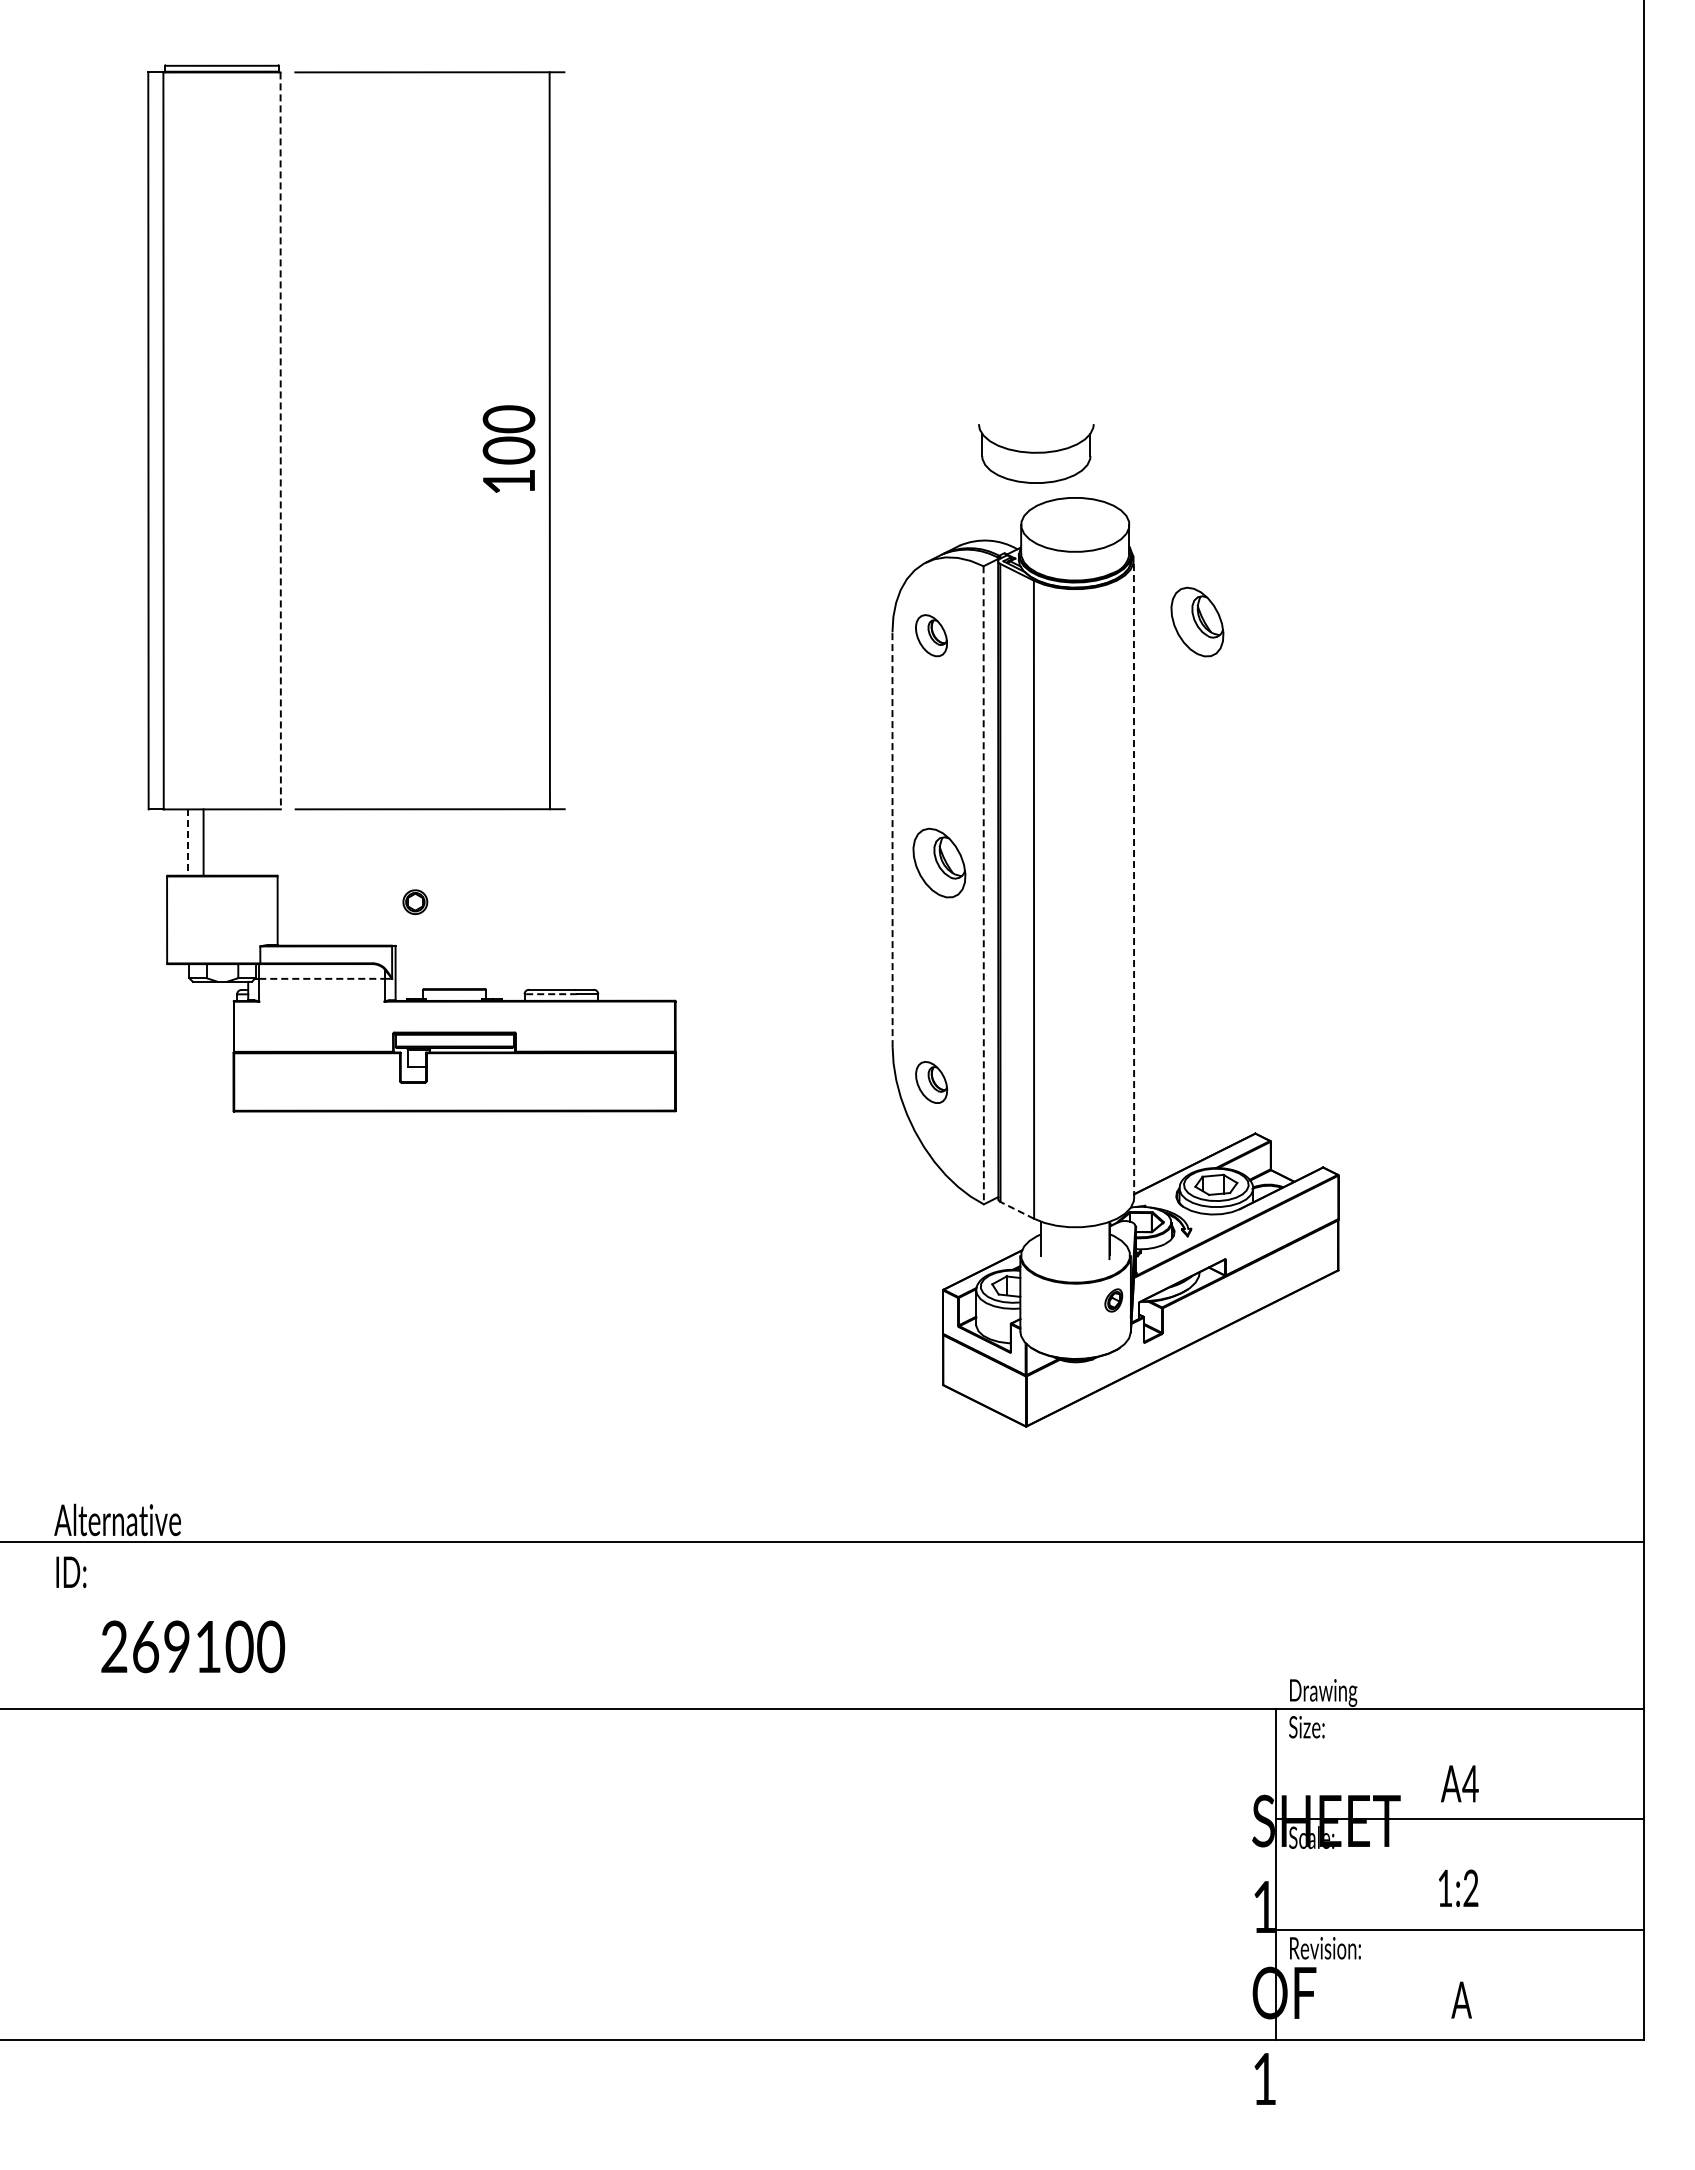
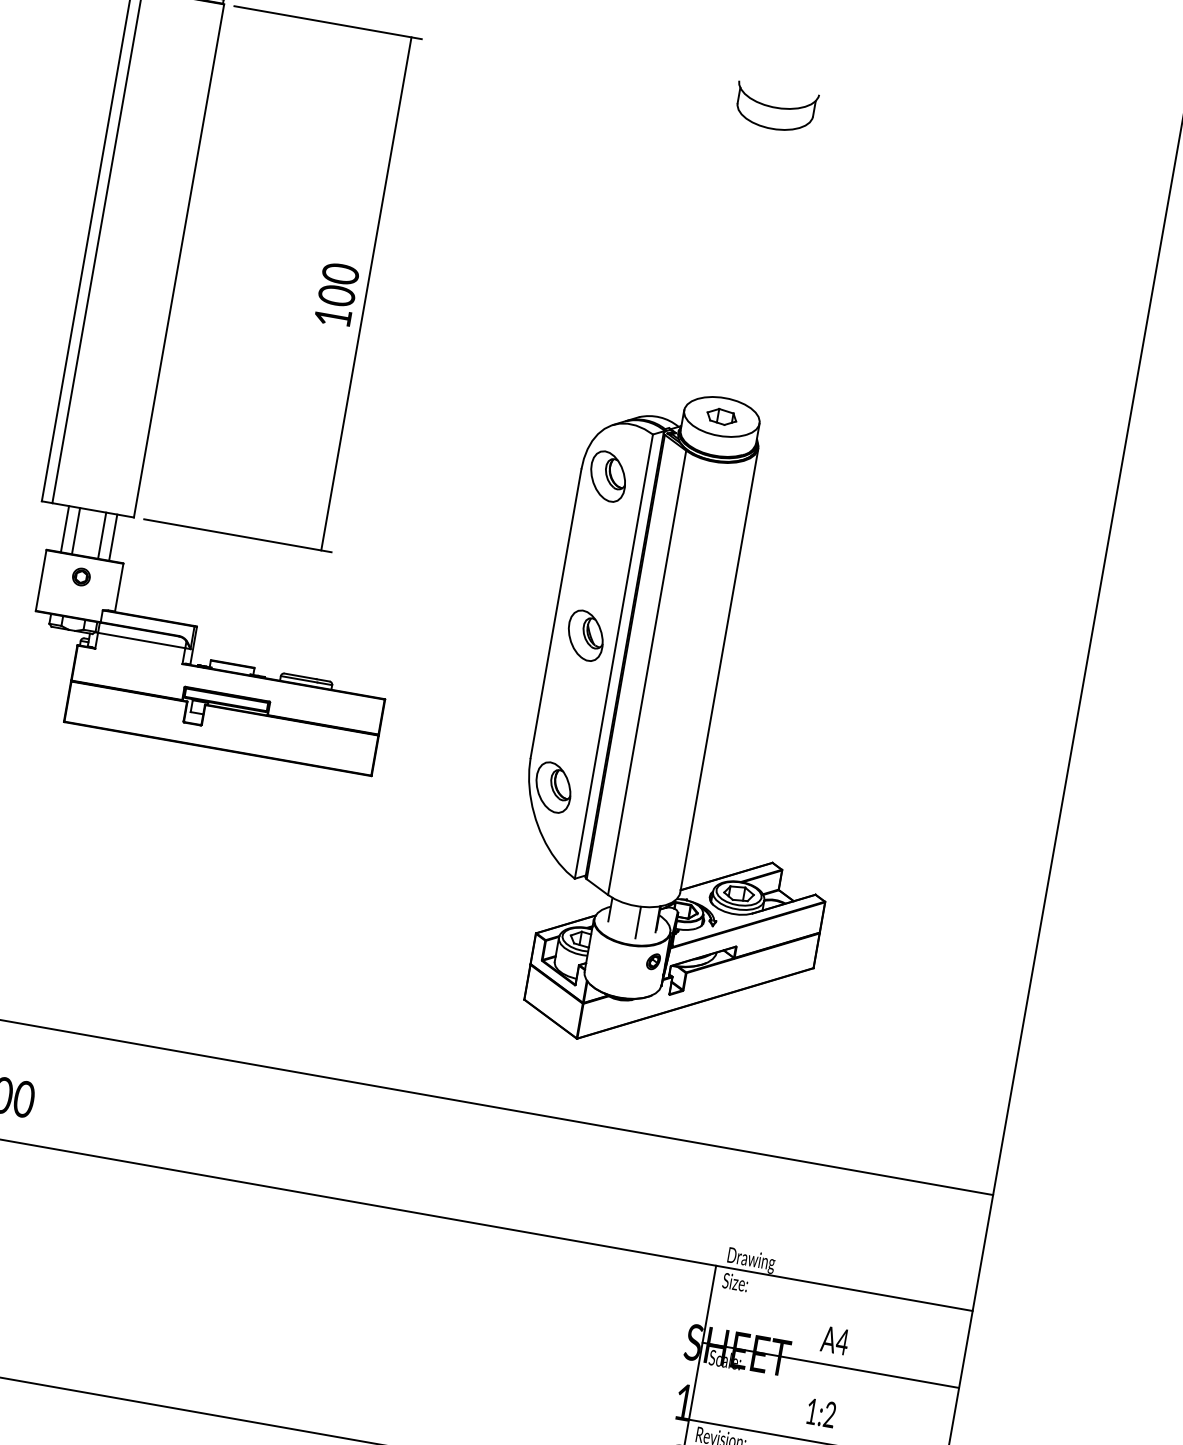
line: (280, 441) -> (178, 261), dashed -> solid
part: (1036, 453) -> (775, 108), moved
part: (1075, 524) -> (722, 416), added
part: (1197, 621) -> (795, 499), removed
part: (931, 635) -> (608, 476), size x1.67
line: (892, 839) -> (556, 613), dashed -> solid
line: (241, 842) -> (102, 535), added
line: (256, 842) -> (112, 537), added
line: (187, 843) -> (64, 529), dashed -> solid
line: (1134, 878) -> (719, 670), dashed -> solid
line: (983, 885) -> (613, 656), dashed -> solid
part: (415, 902) -> (81, 577), moved
line: (321, 978) -> (141, 640), dashed -> solid
line: (550, 994) -> (298, 679), dashed -> solid
part: (931, 1082) -> (553, 787), size x1.67
line: (1017, 1210) -> (597, 887), dashed -> solid
line: (1082, 1249) -> (637, 922), added

